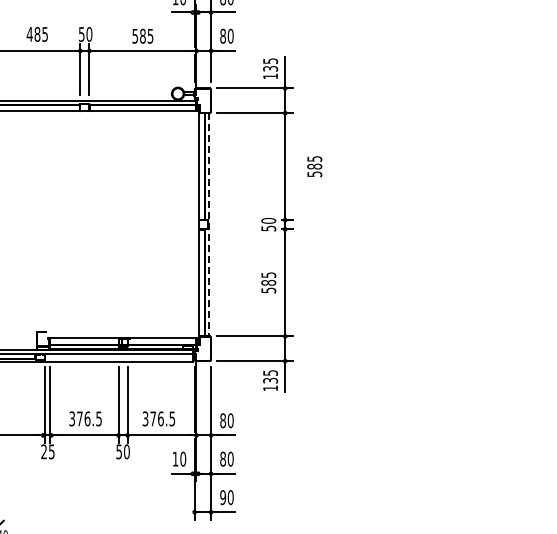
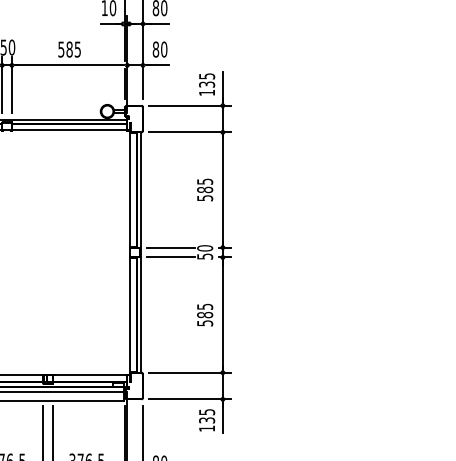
text: (314, 166) -> (204, 189), moved
line: (237, 220) -> (171, 247), added
line: (209, 224) -> (141, 252), dashed -> solid
line: (237, 229) -> (171, 257), added

